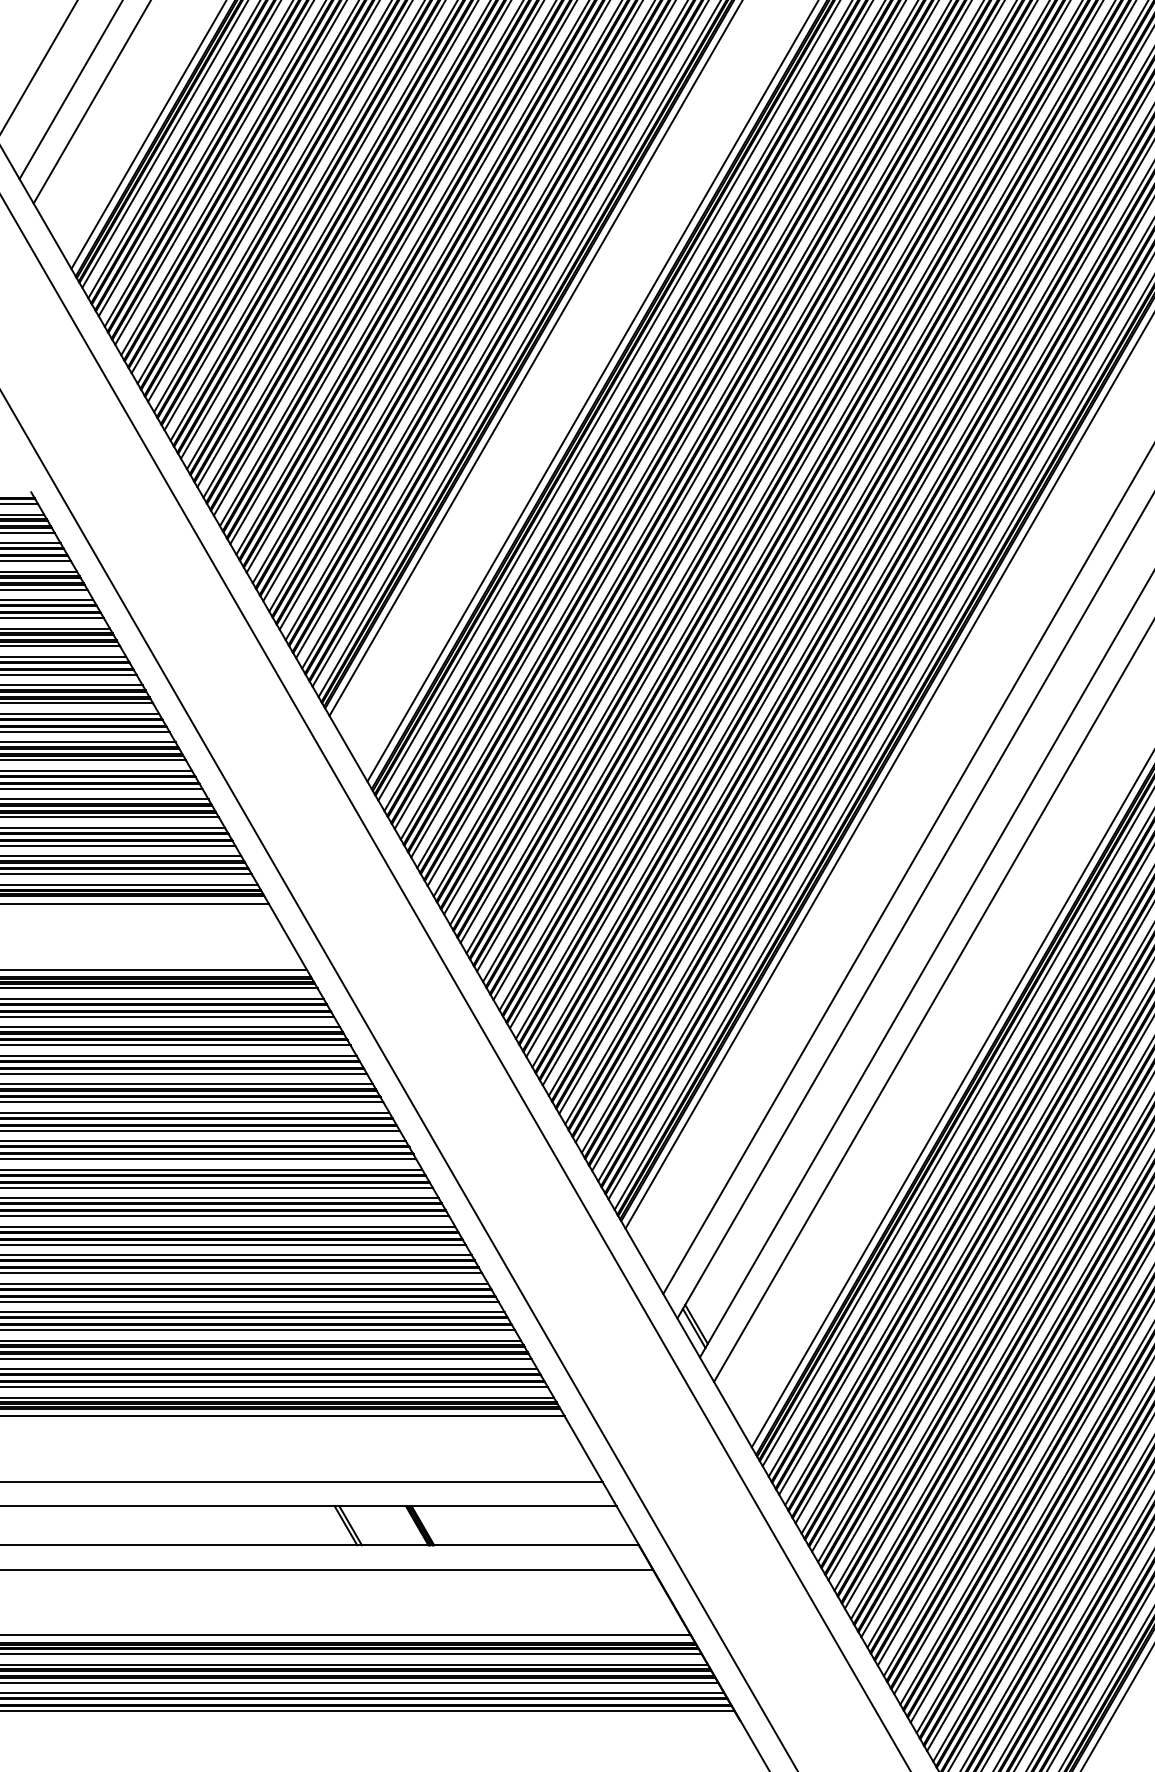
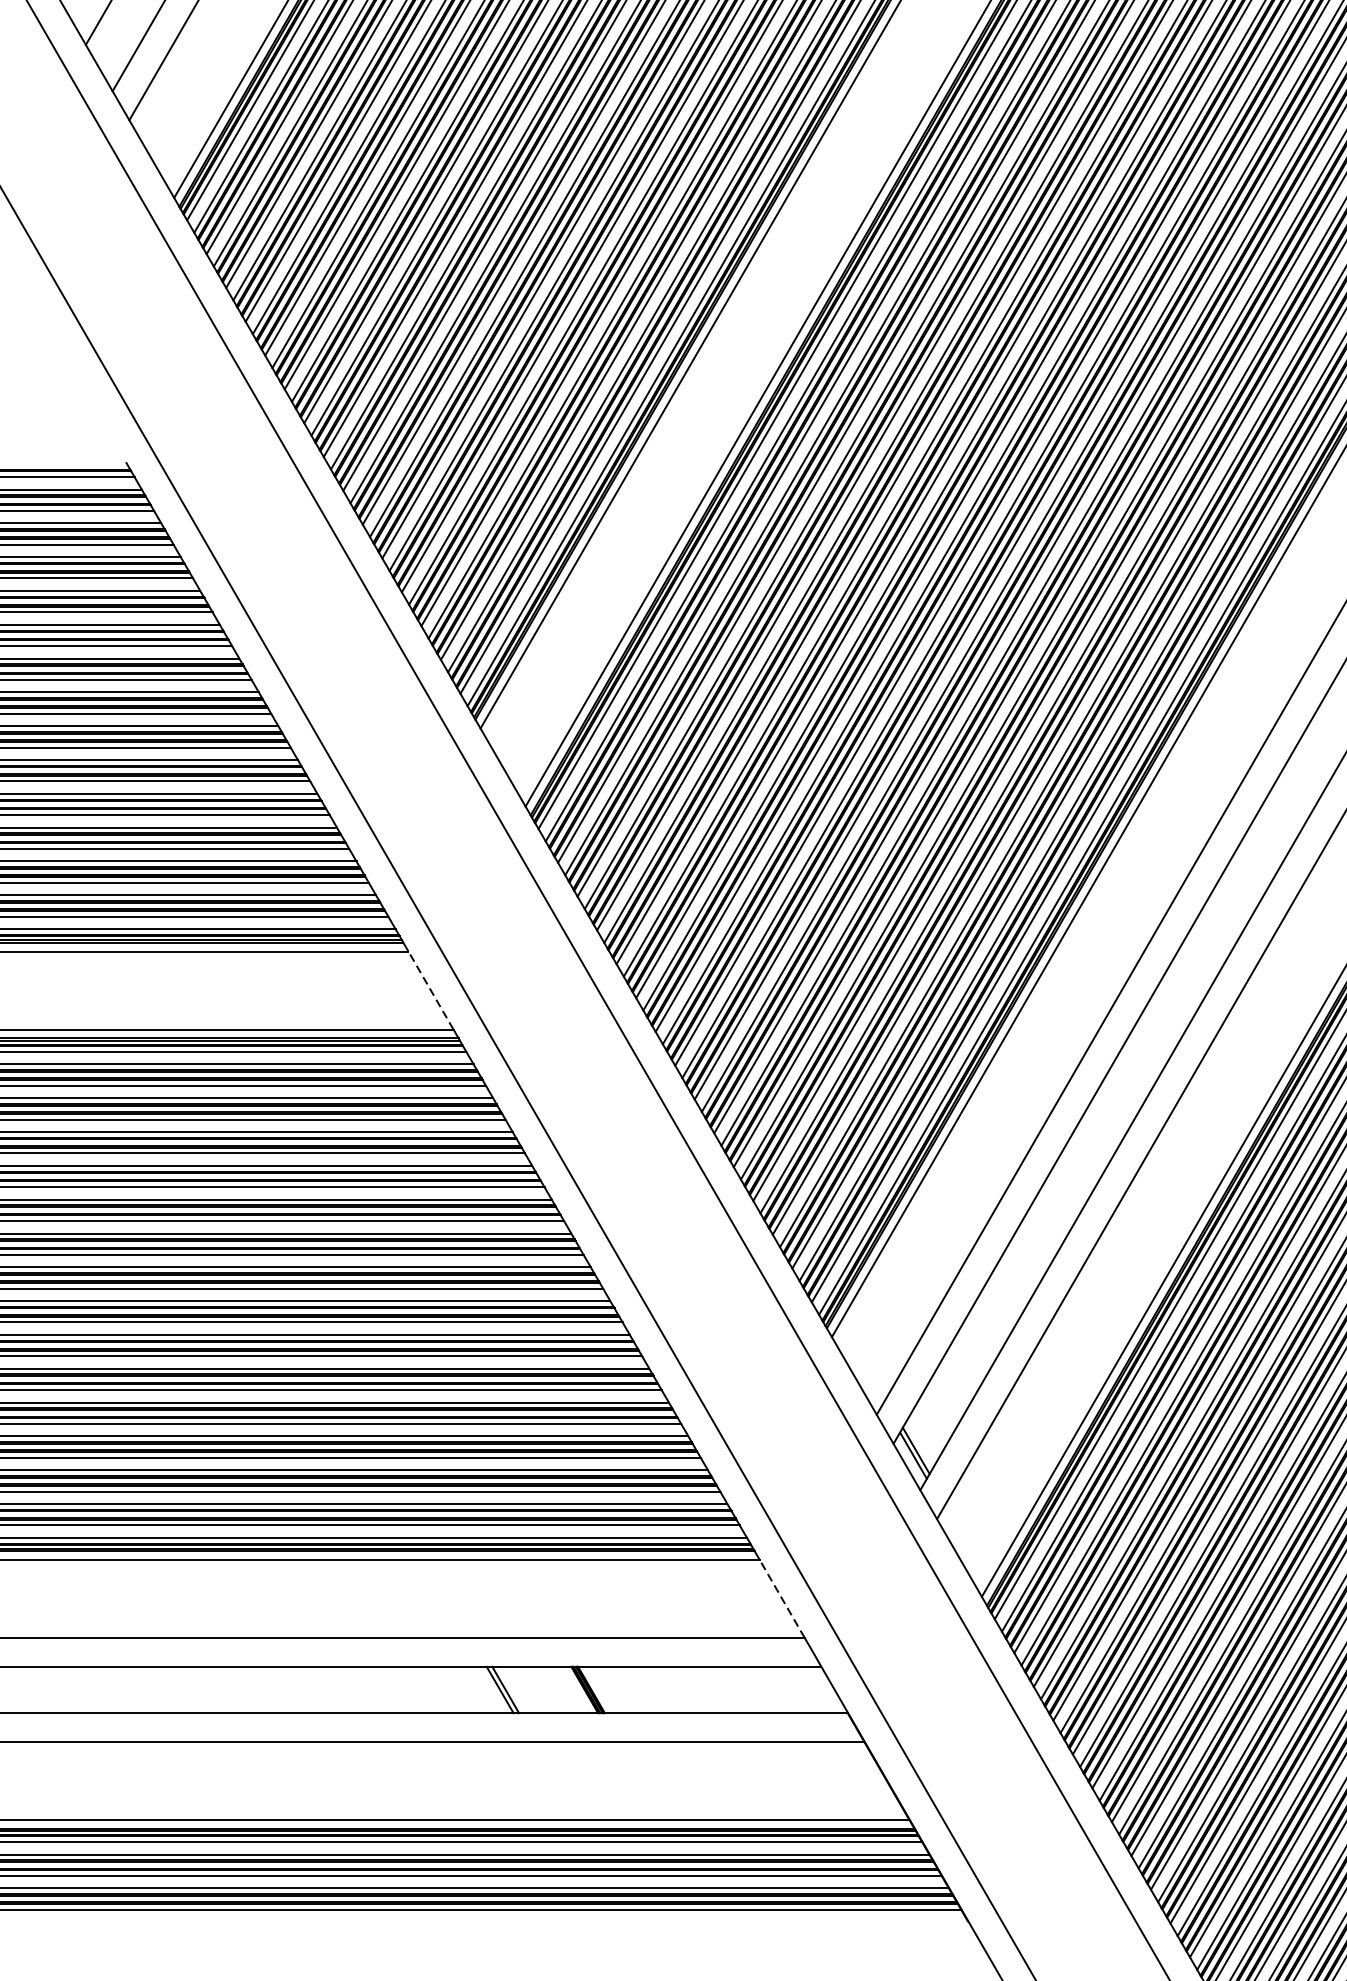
line: (287, 936) -> (430, 990), solid -> dashed
line: (583, 1449) -> (782, 1599), solid -> dashed

